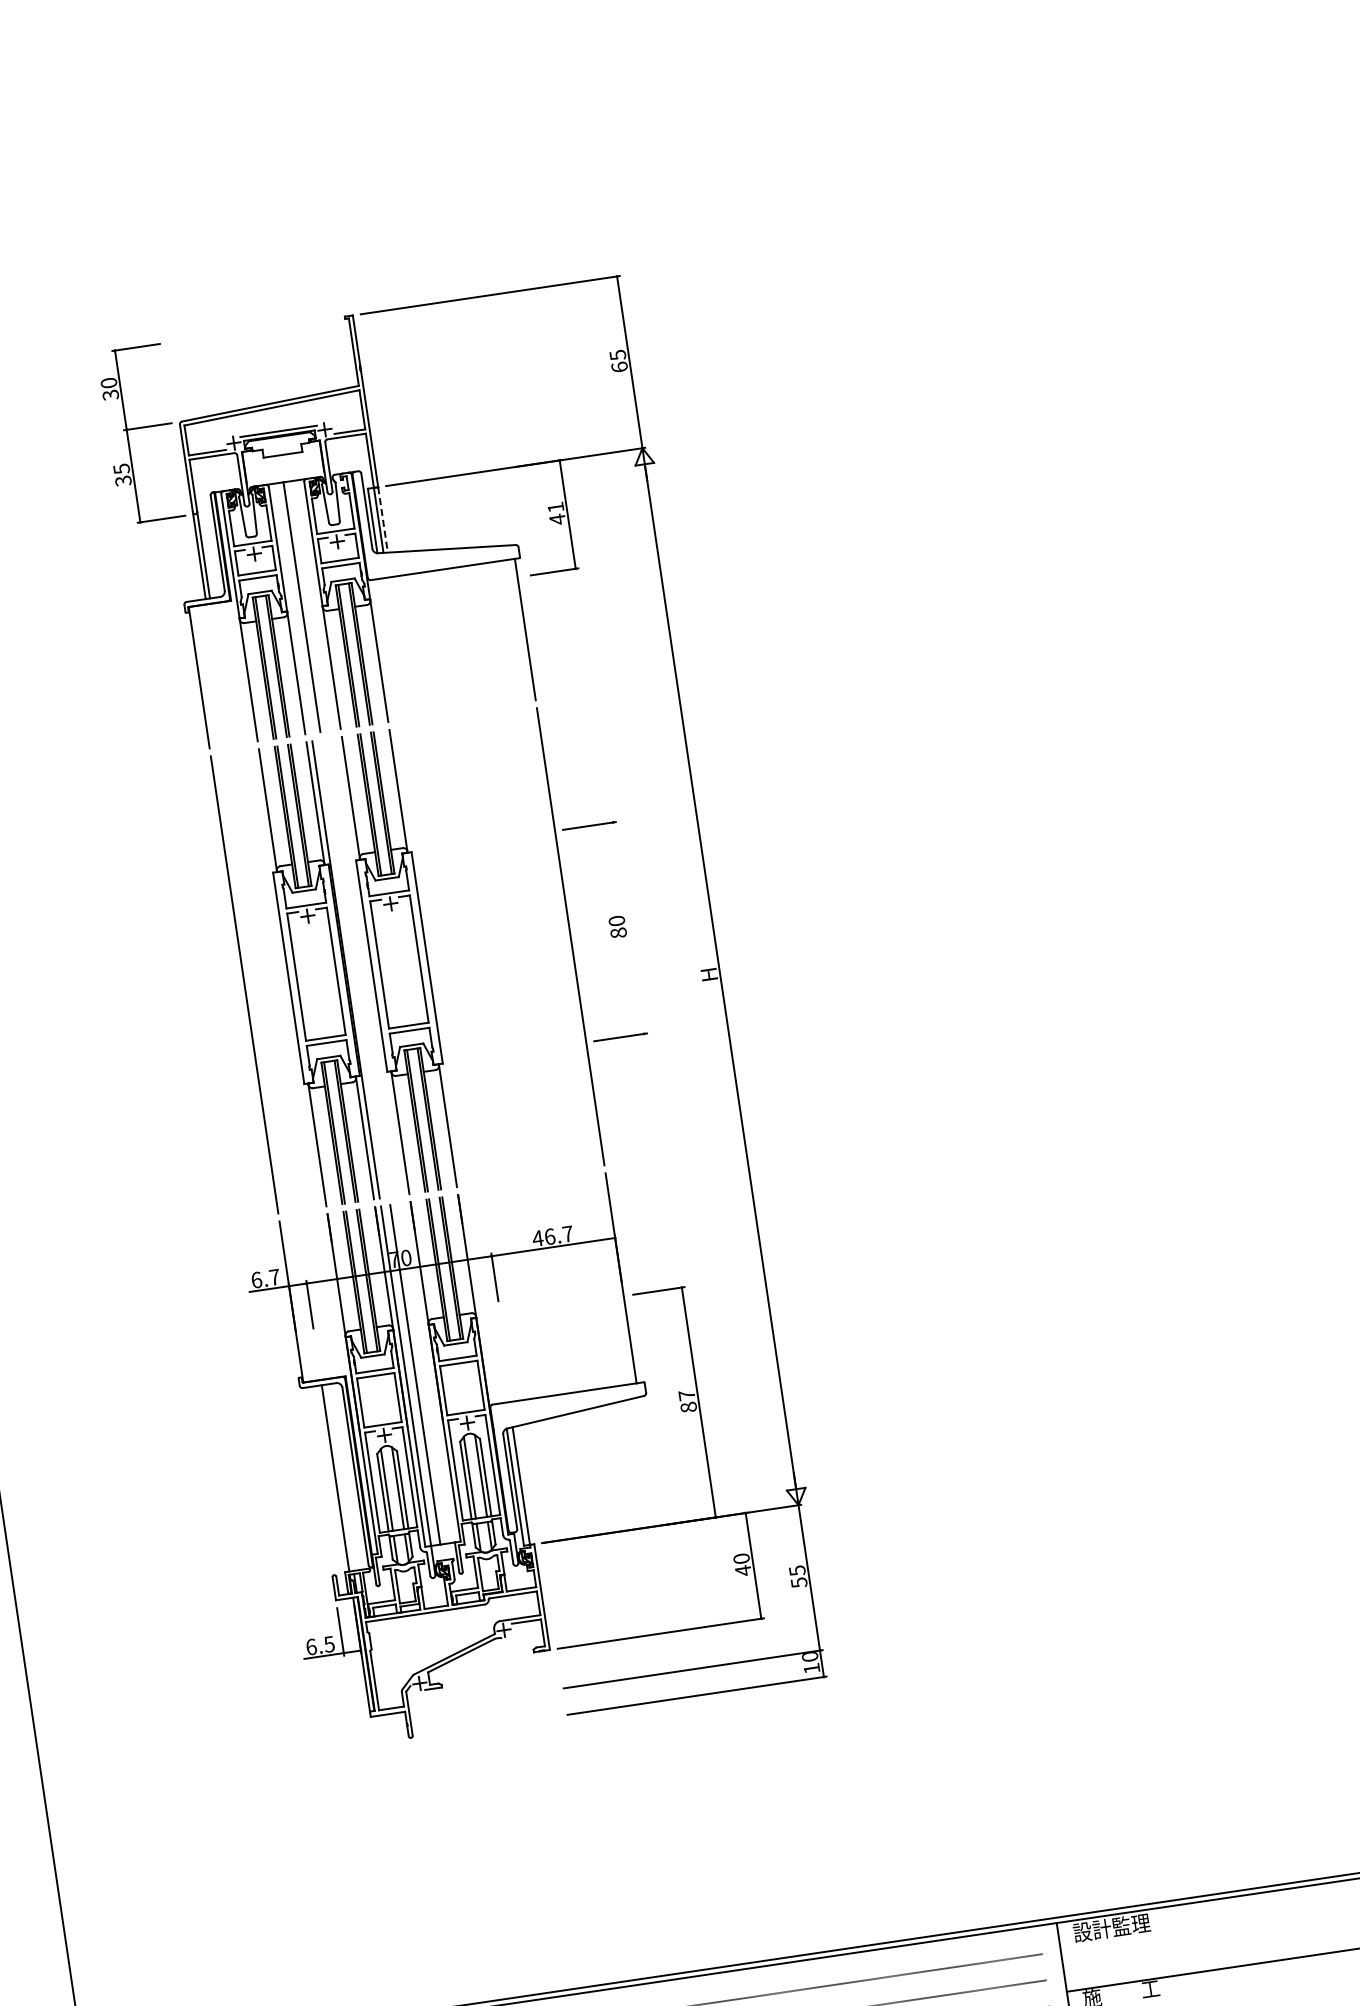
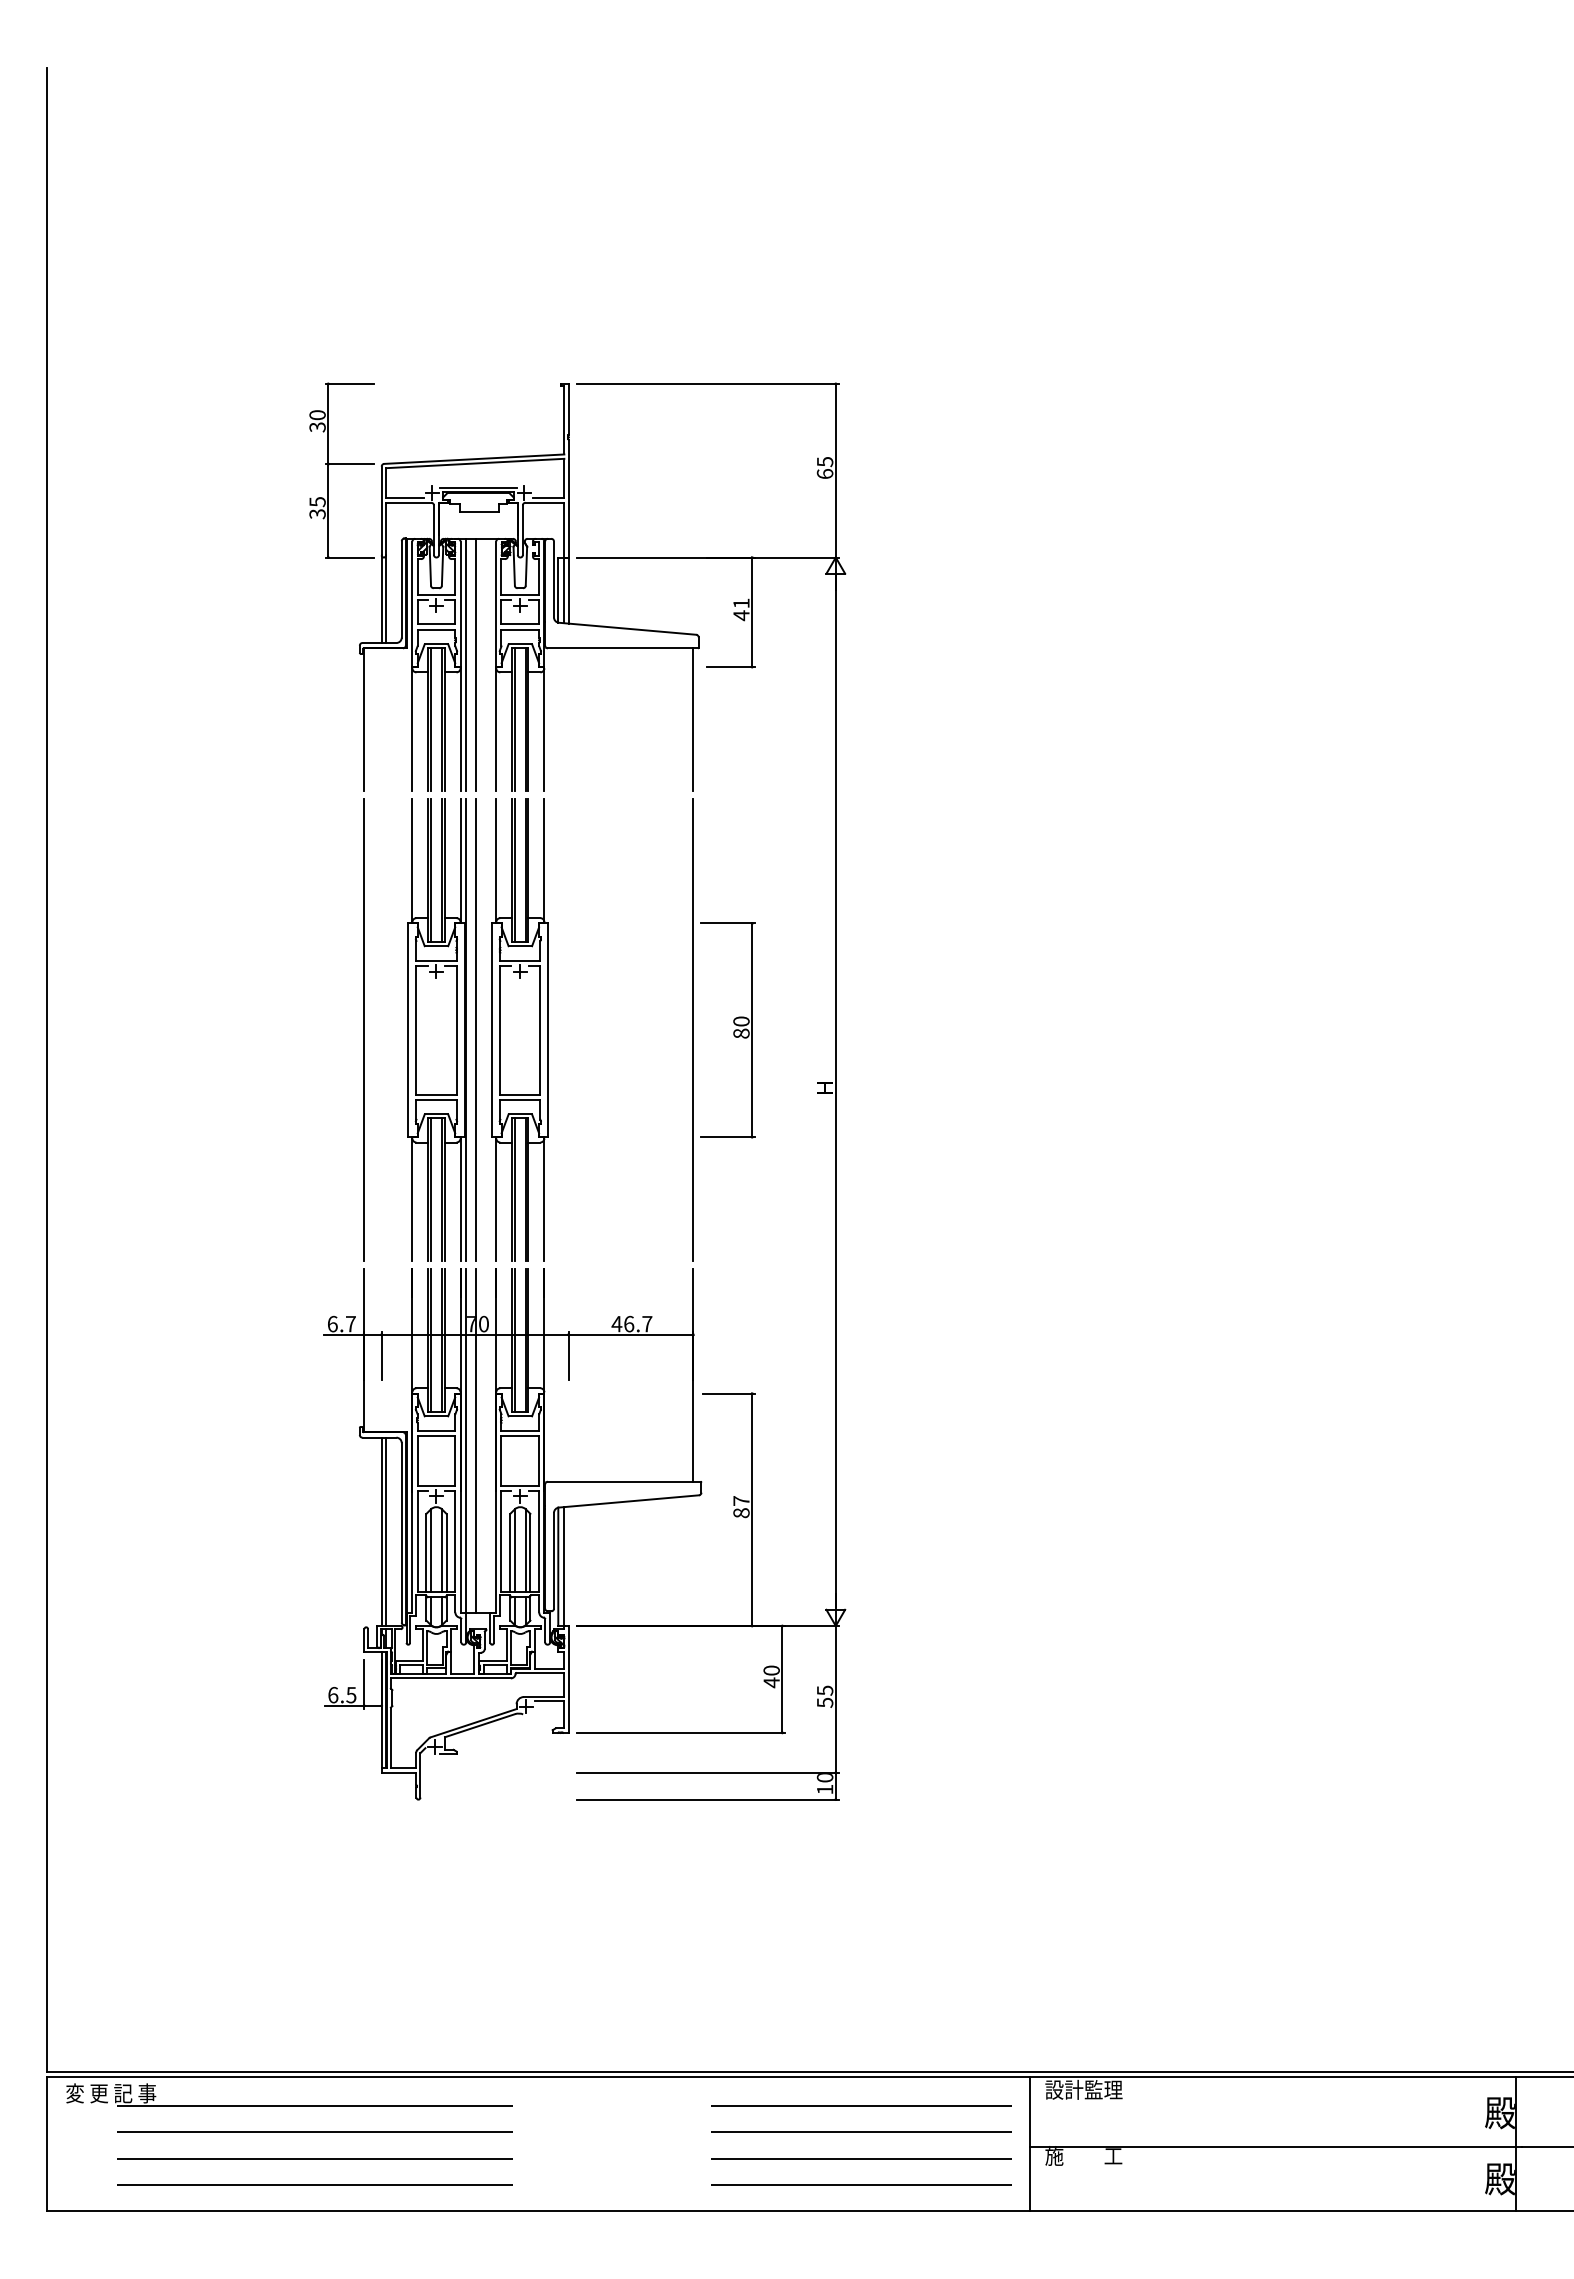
line: (382, 520) -> (568, 591), dashed -> solid
line: (292, 608) -> (466, 664), added
line: (629, 928) -> (752, 1030), added
line: (355, 968) -> (475, 1030), added
line: (340, 1477) -> (386, 1531), added

